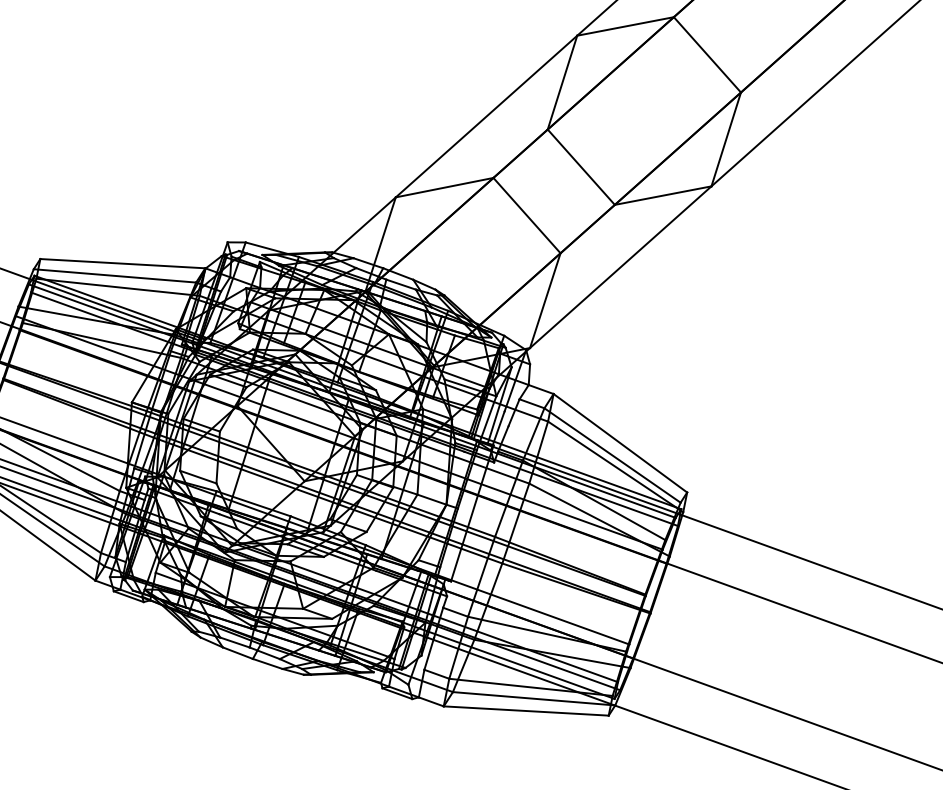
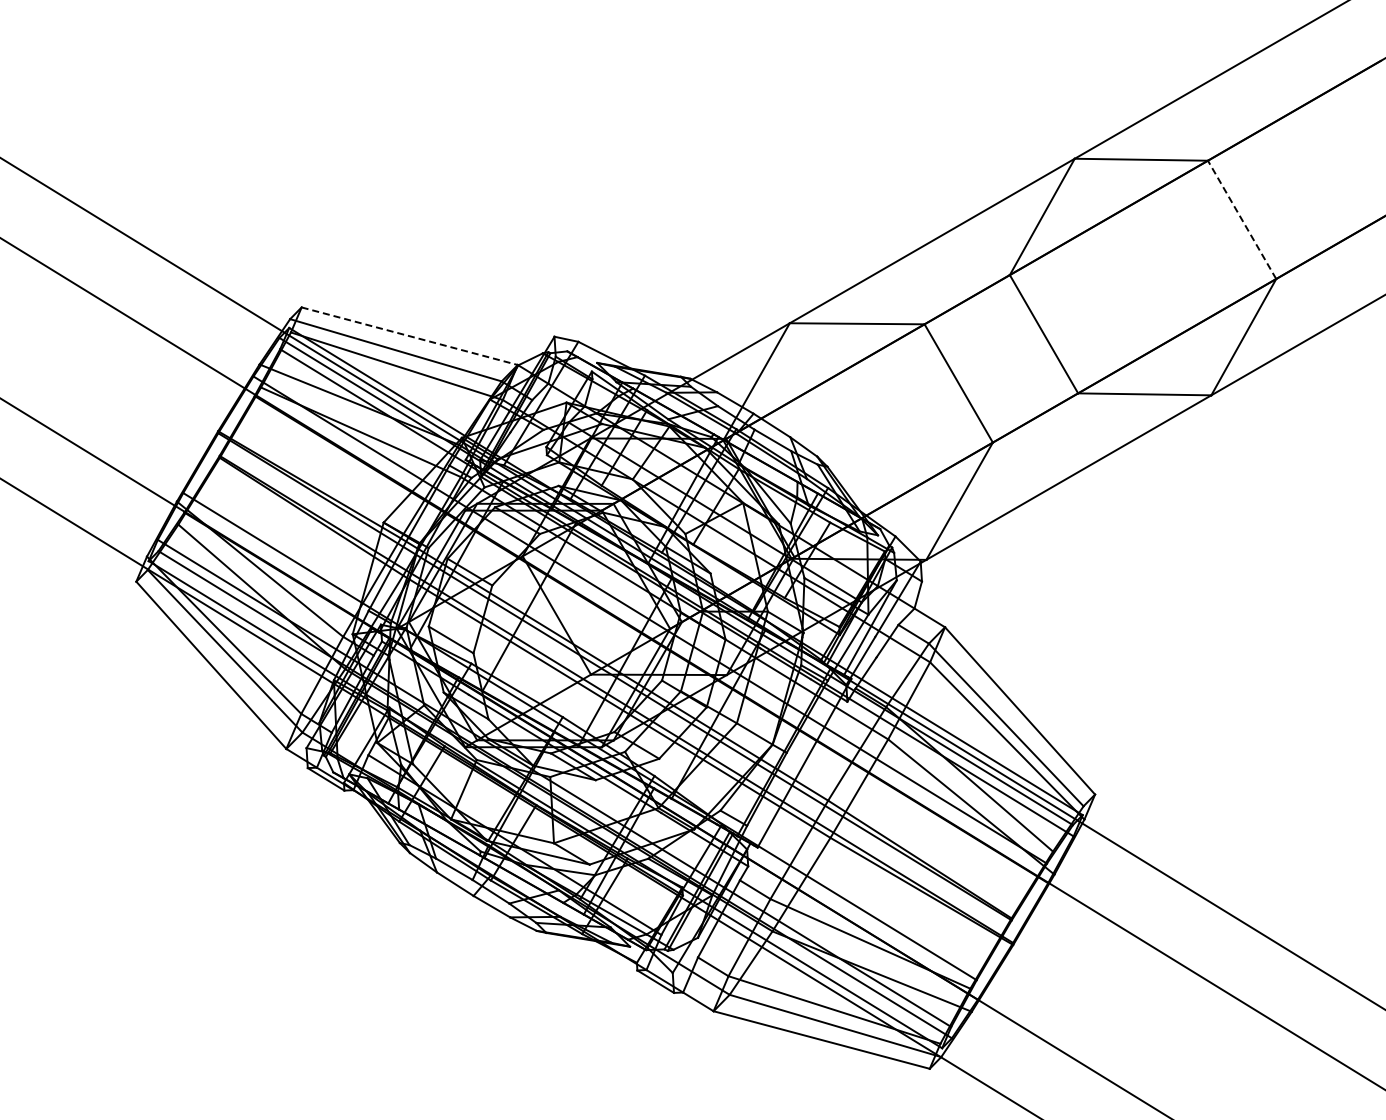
line: (706, 54) -> (1241, 219), solid -> dashed
line: (122, 263) -> (409, 336), solid -> dashed

